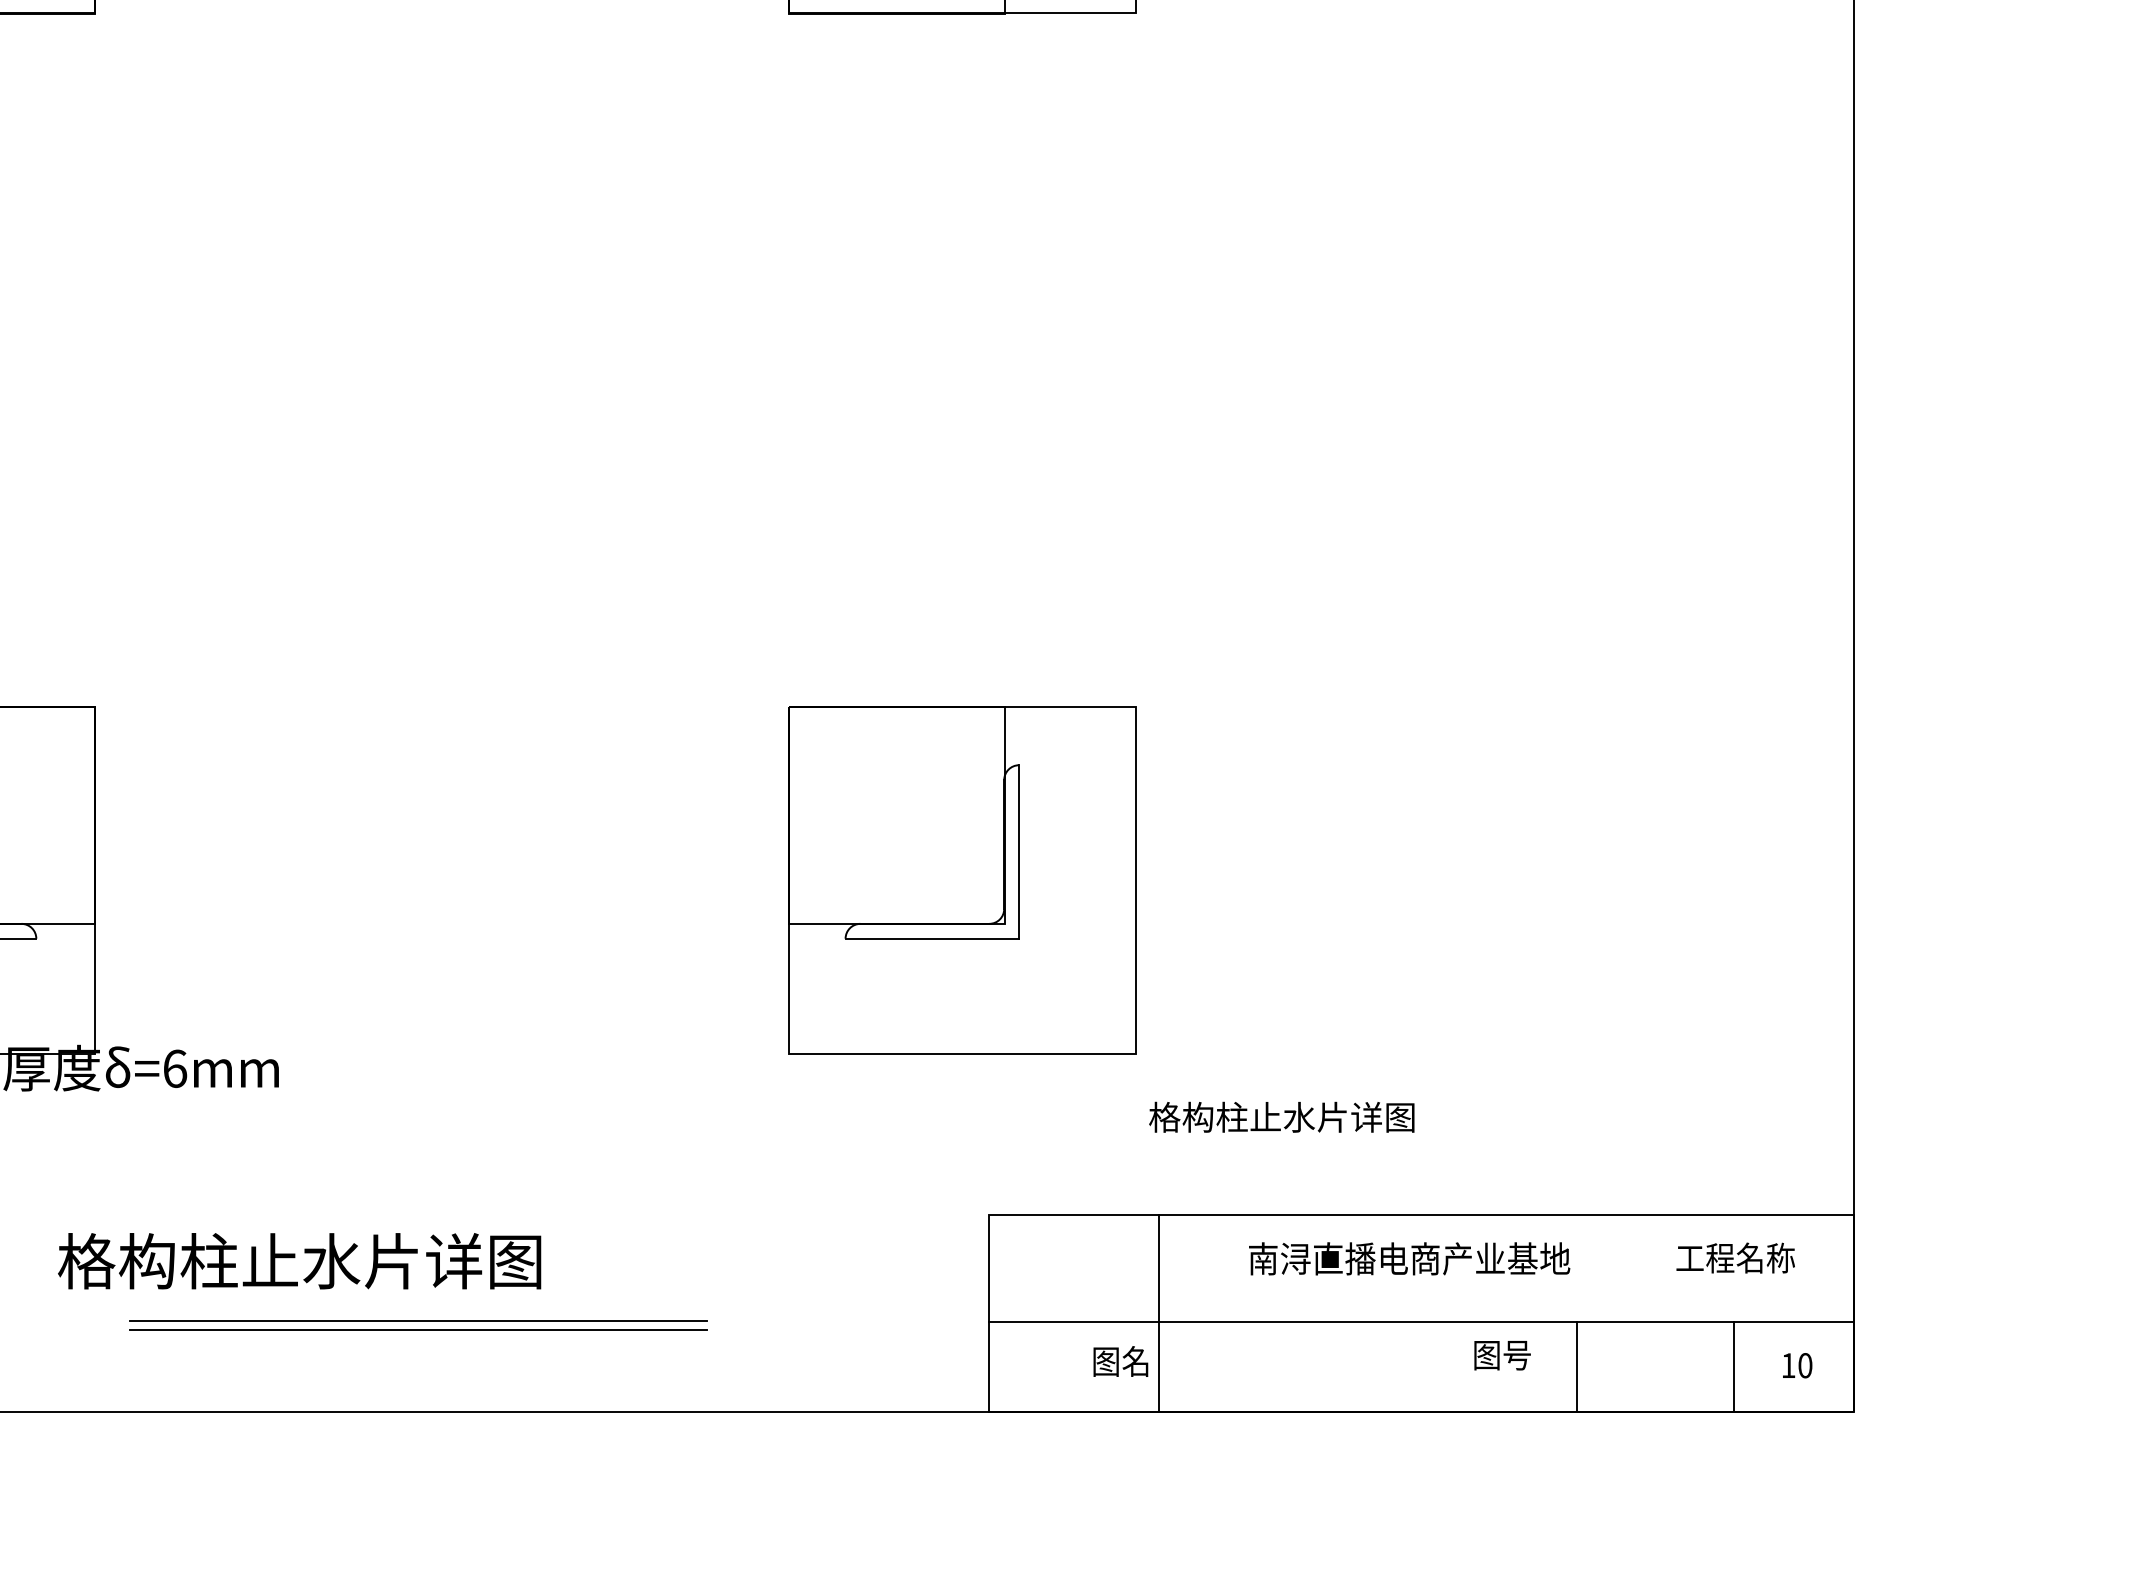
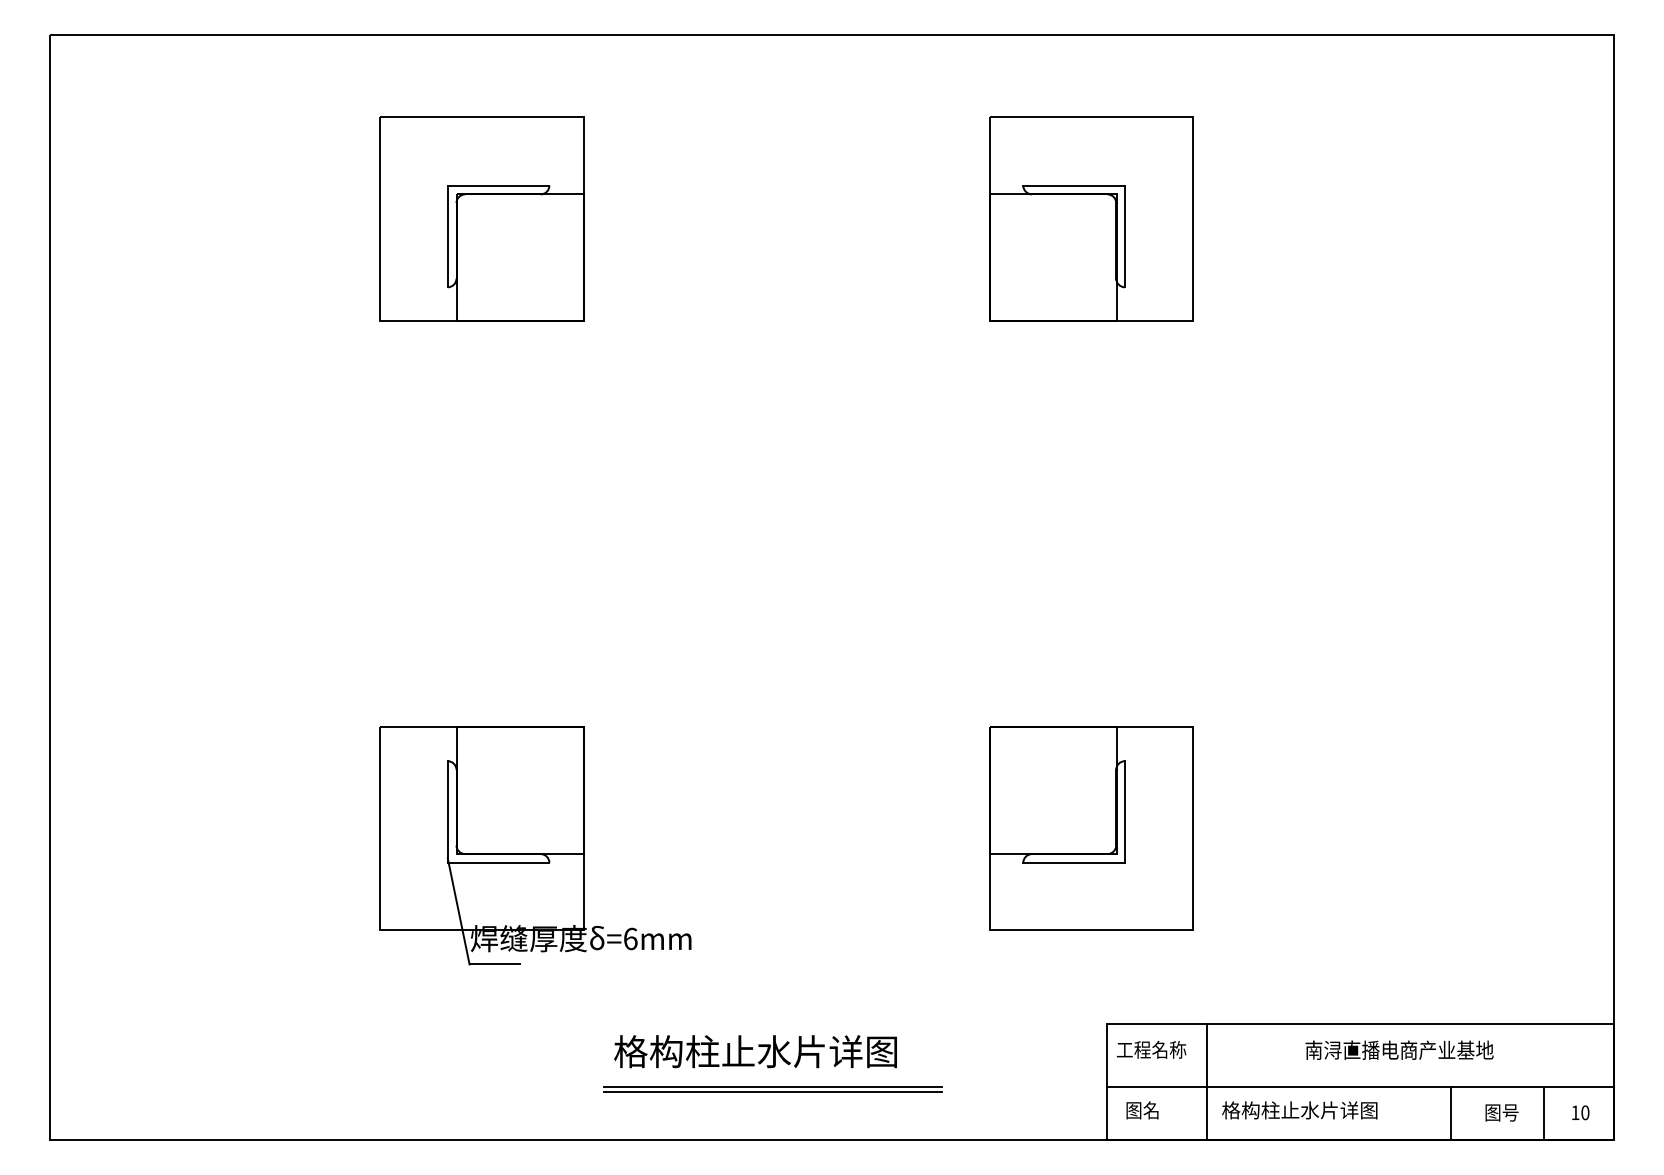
text: (1281, 1117) -> (1299, 1110), moved
text: (1409, 1257) -> (1399, 1049), moved
text: (1735, 1257) -> (1151, 1049), moved
text: (299, 1260) -> (755, 1051), moved
text: (1501, 1354) -> (1501, 1112), moved
text: (1120, 1361) -> (1142, 1110), moved

